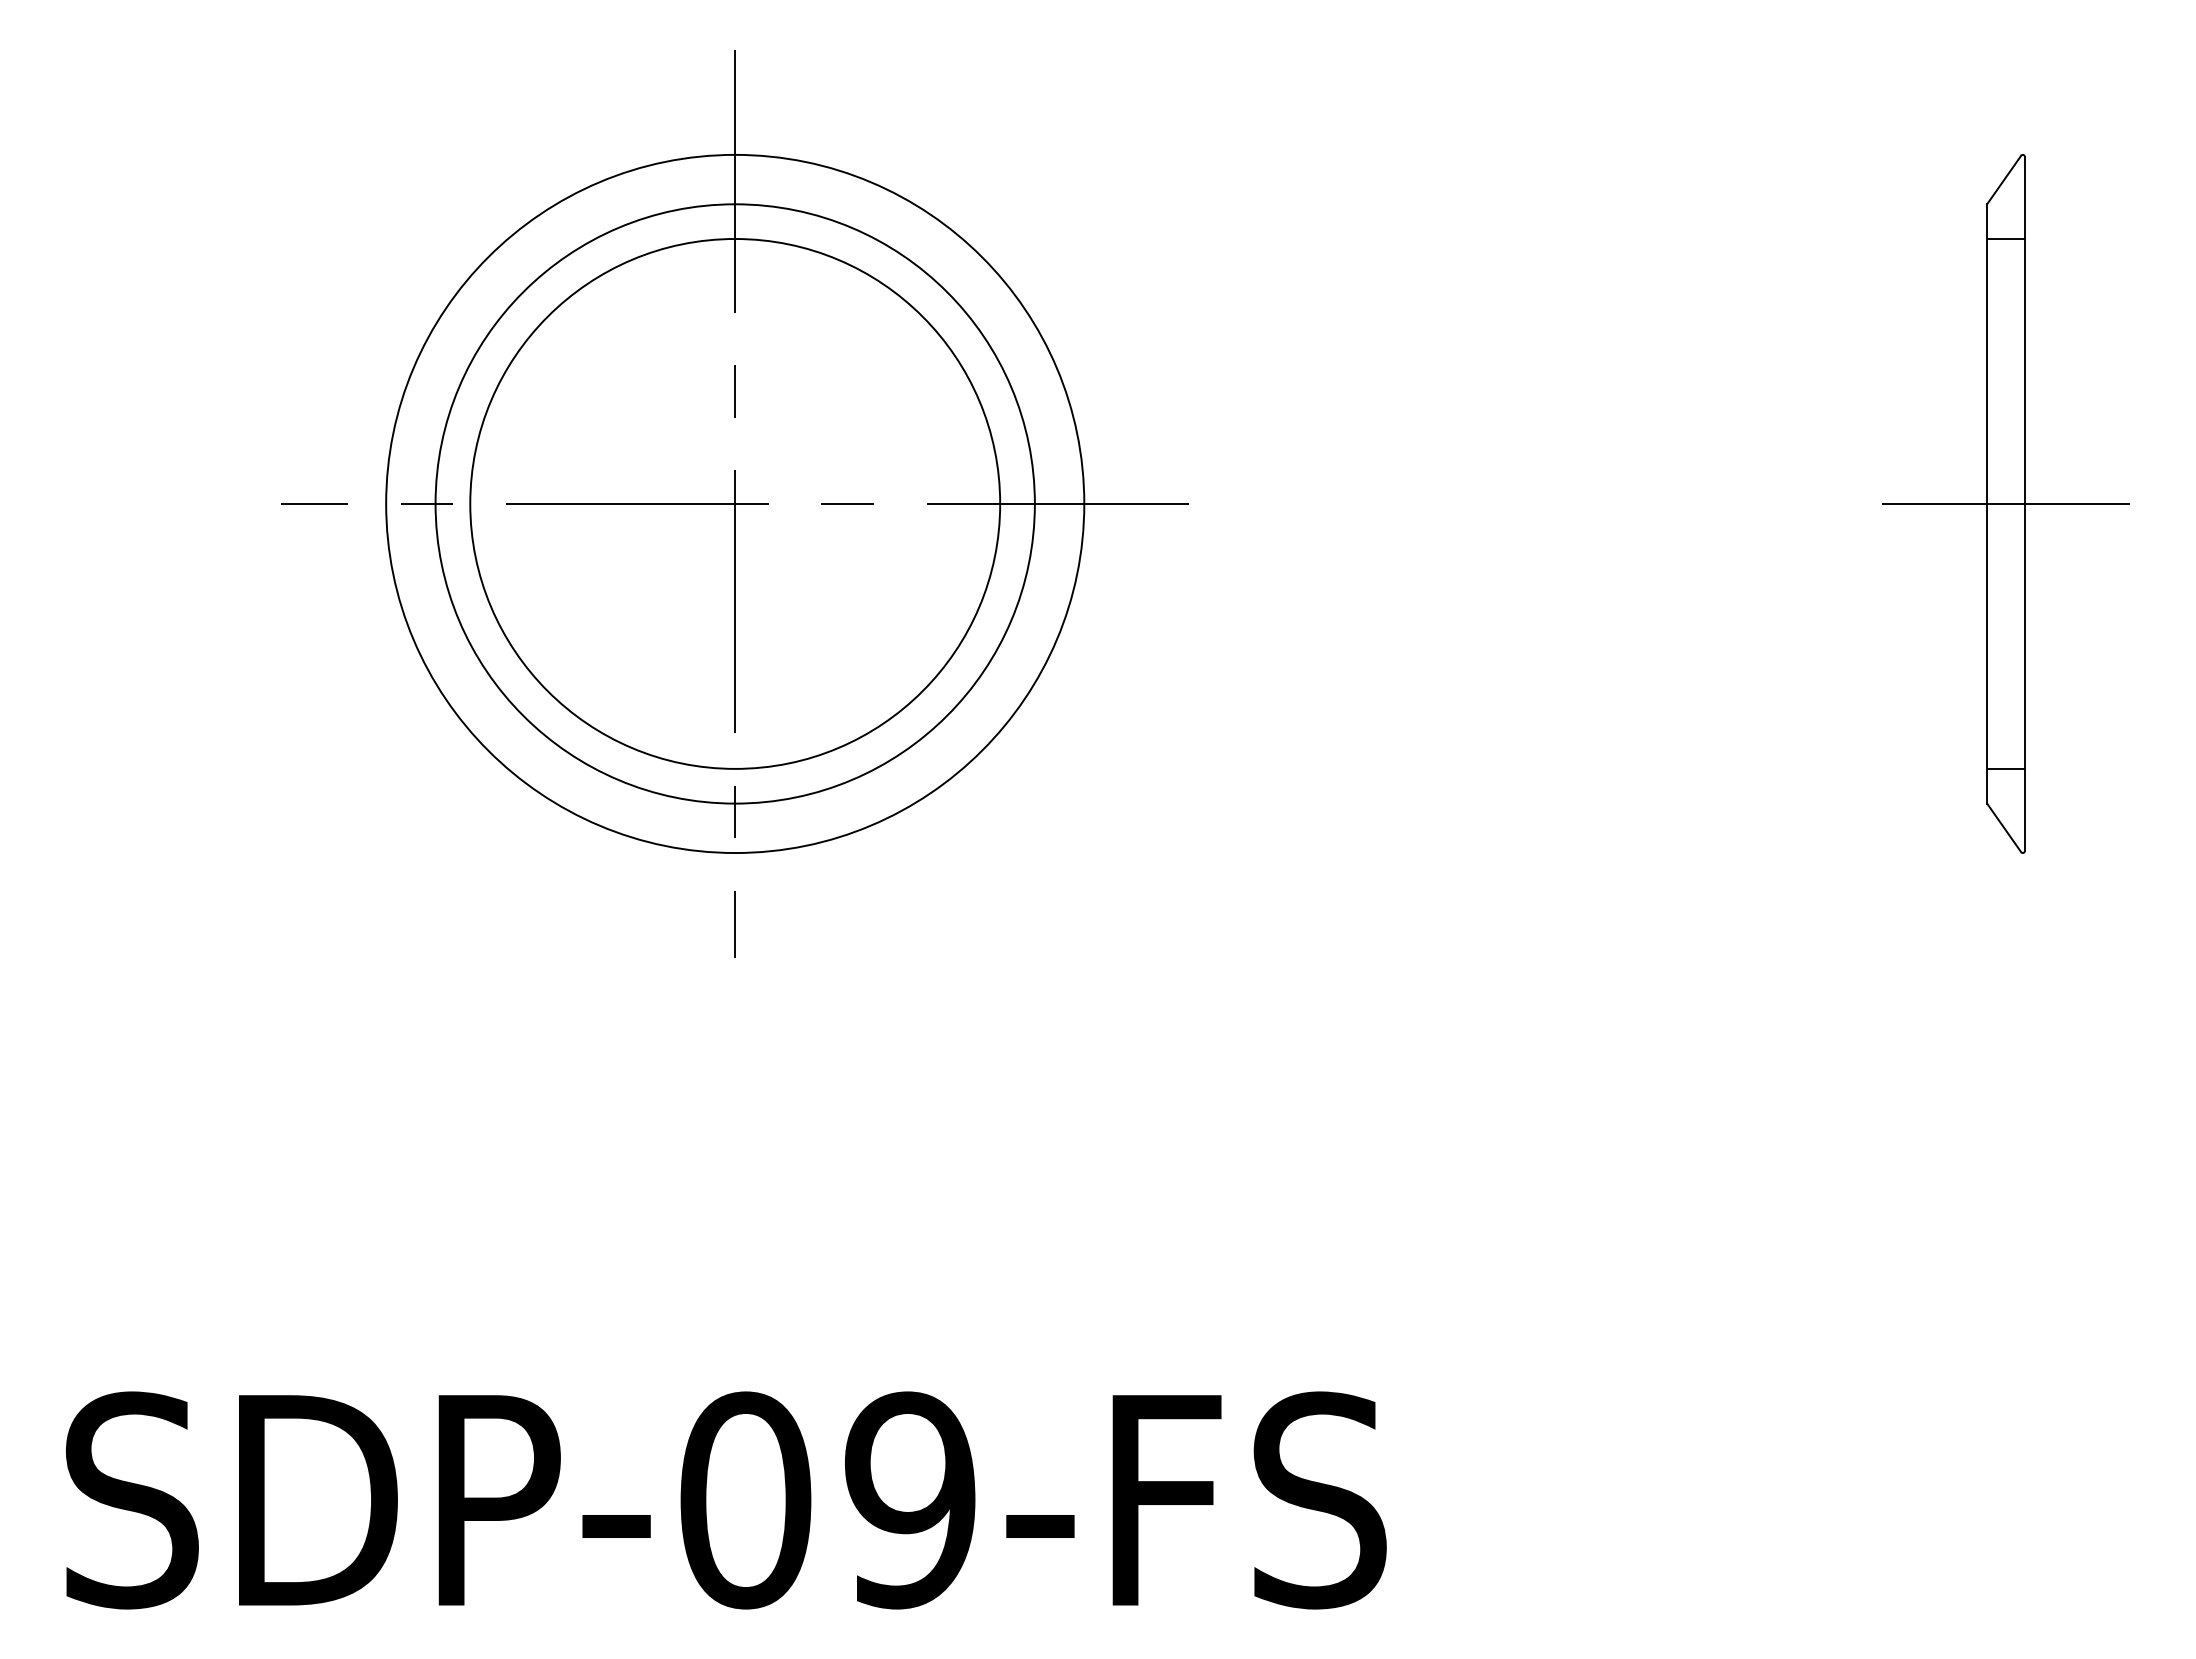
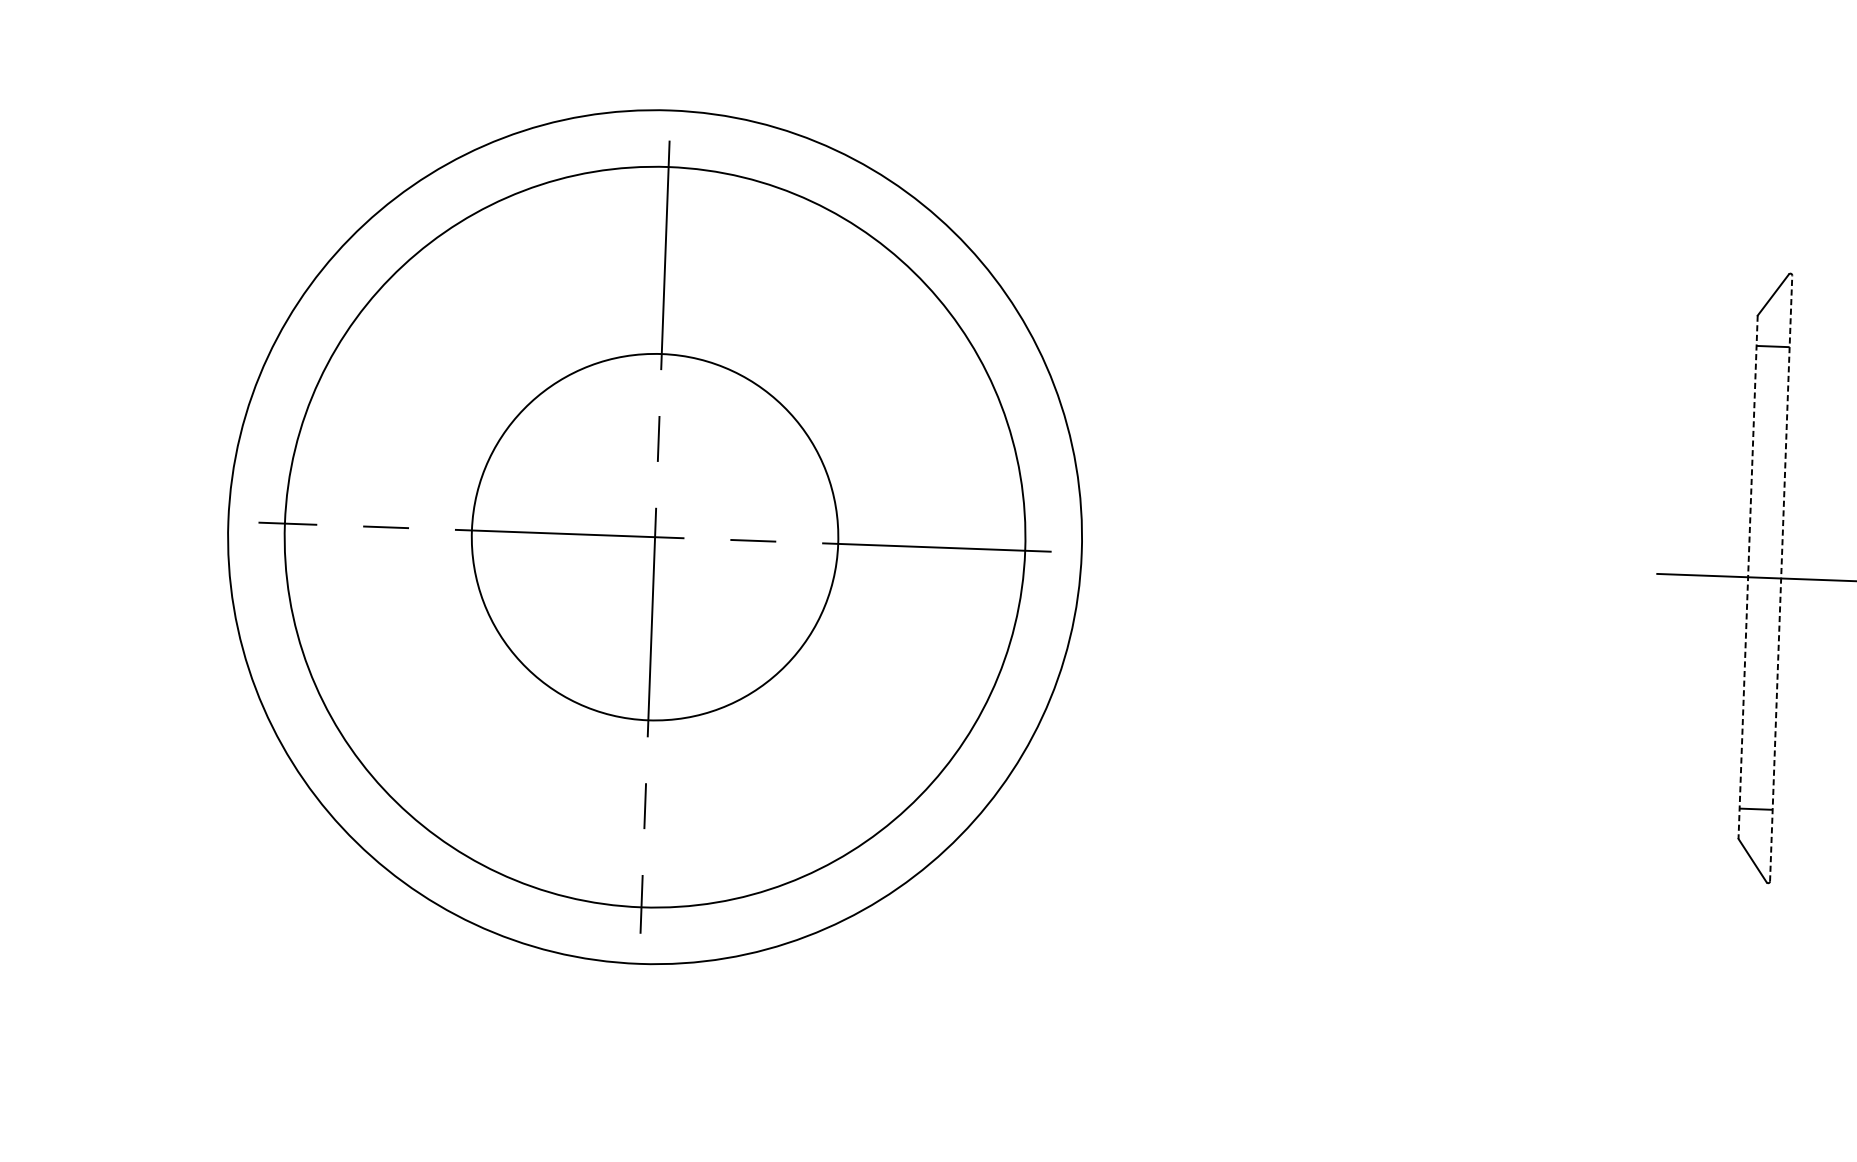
circle: (734, 503) -> (654, 536), size x0.7
circle: (735, 503) -> (655, 536), size x1.4
circle: (735, 503) -> (655, 536), size x1.6
line: (1987, 503) -> (1748, 576), solid -> dashed
line: (2024, 503) -> (1780, 578), solid -> dashed

